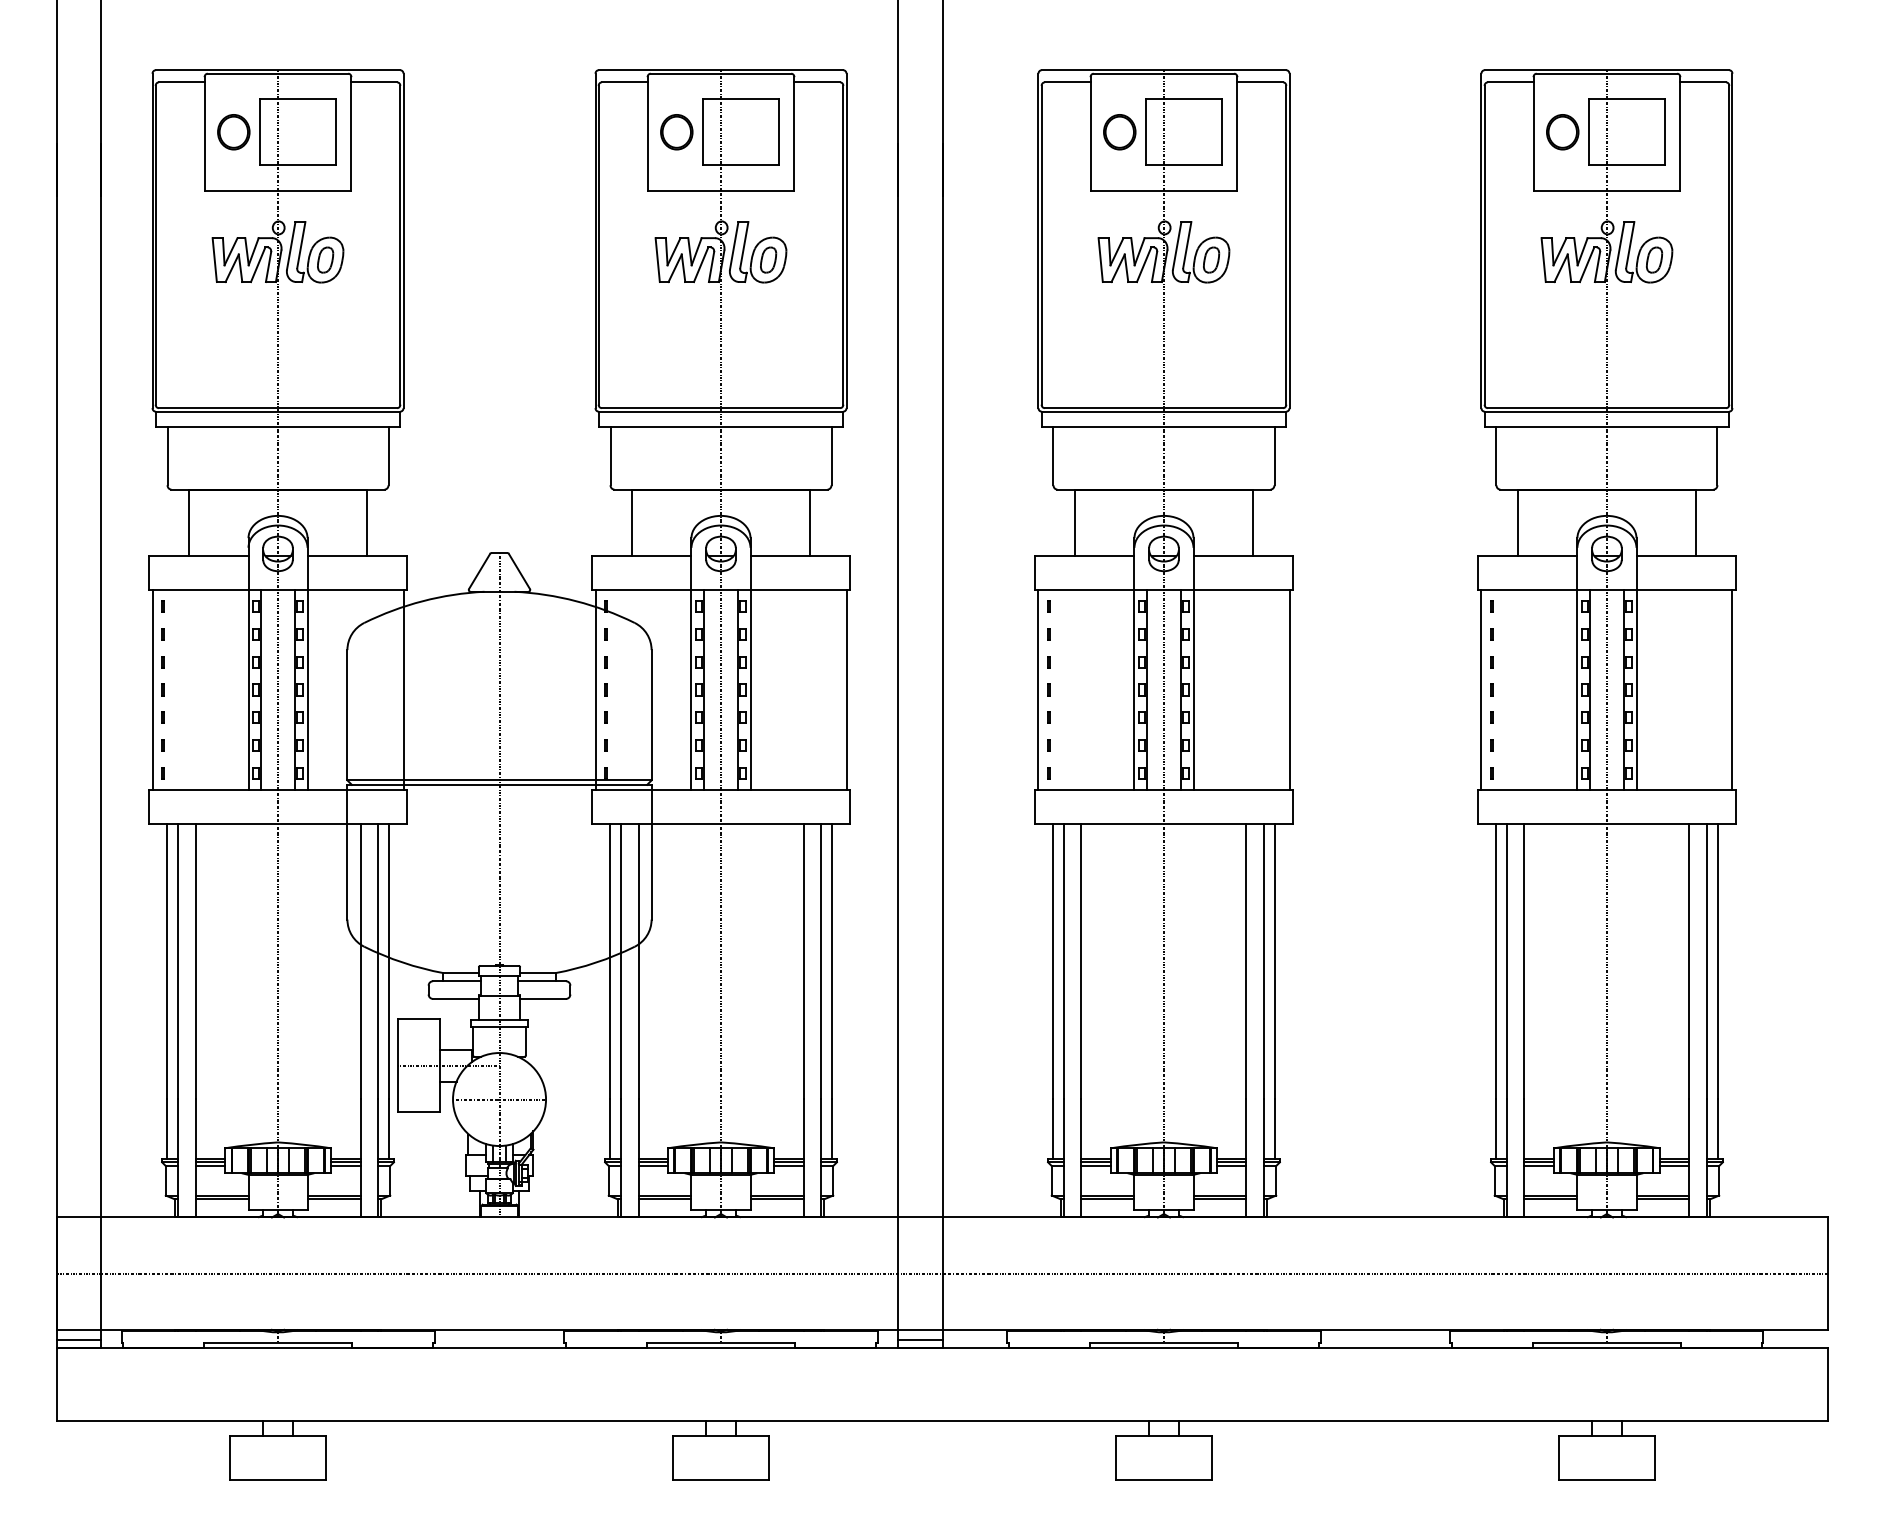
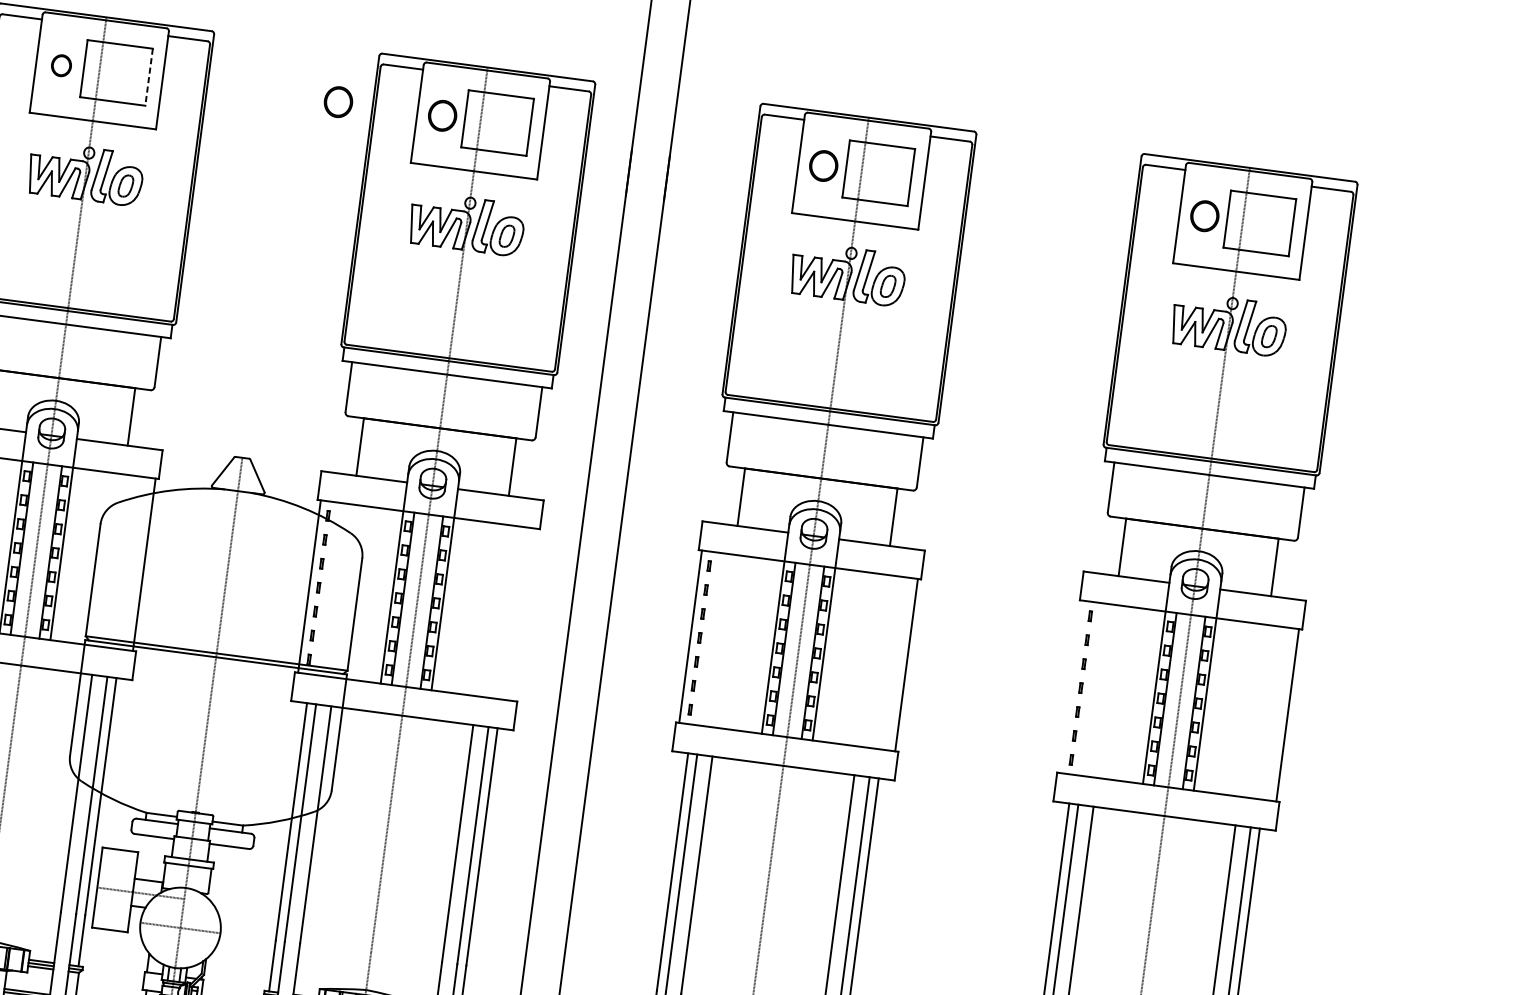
part: (233, 132) -> (61, 65), size x0.7
line: (335, 132) -> (148, 77), solid -> dashed
part: (555, 132) -> (338, 102), added
line: (846, 689) -> (525, 614), removed
line: (1481, 689) -> (1071, 686), removed

